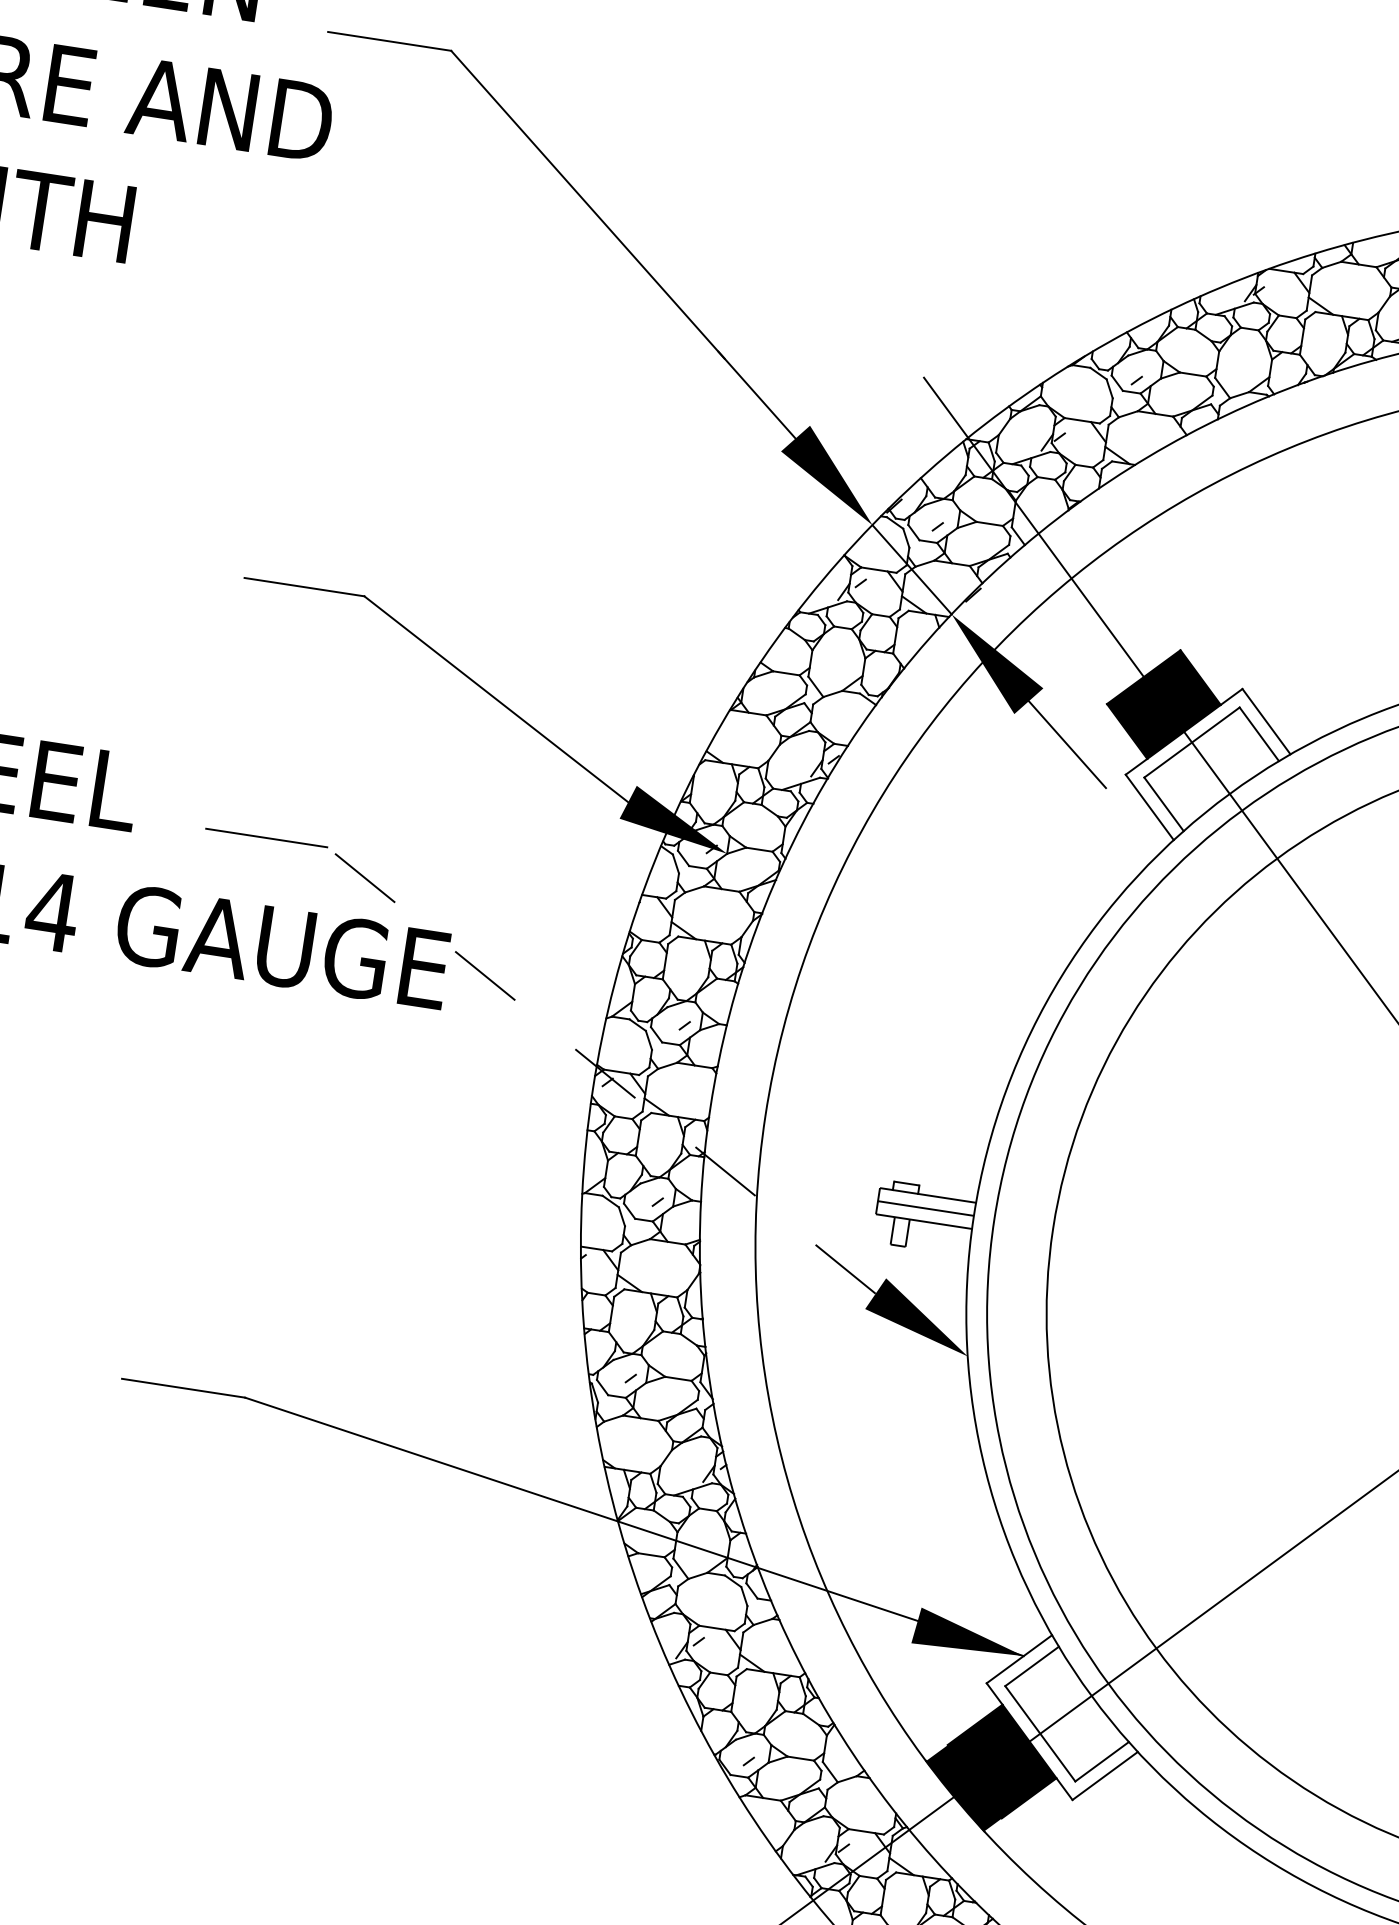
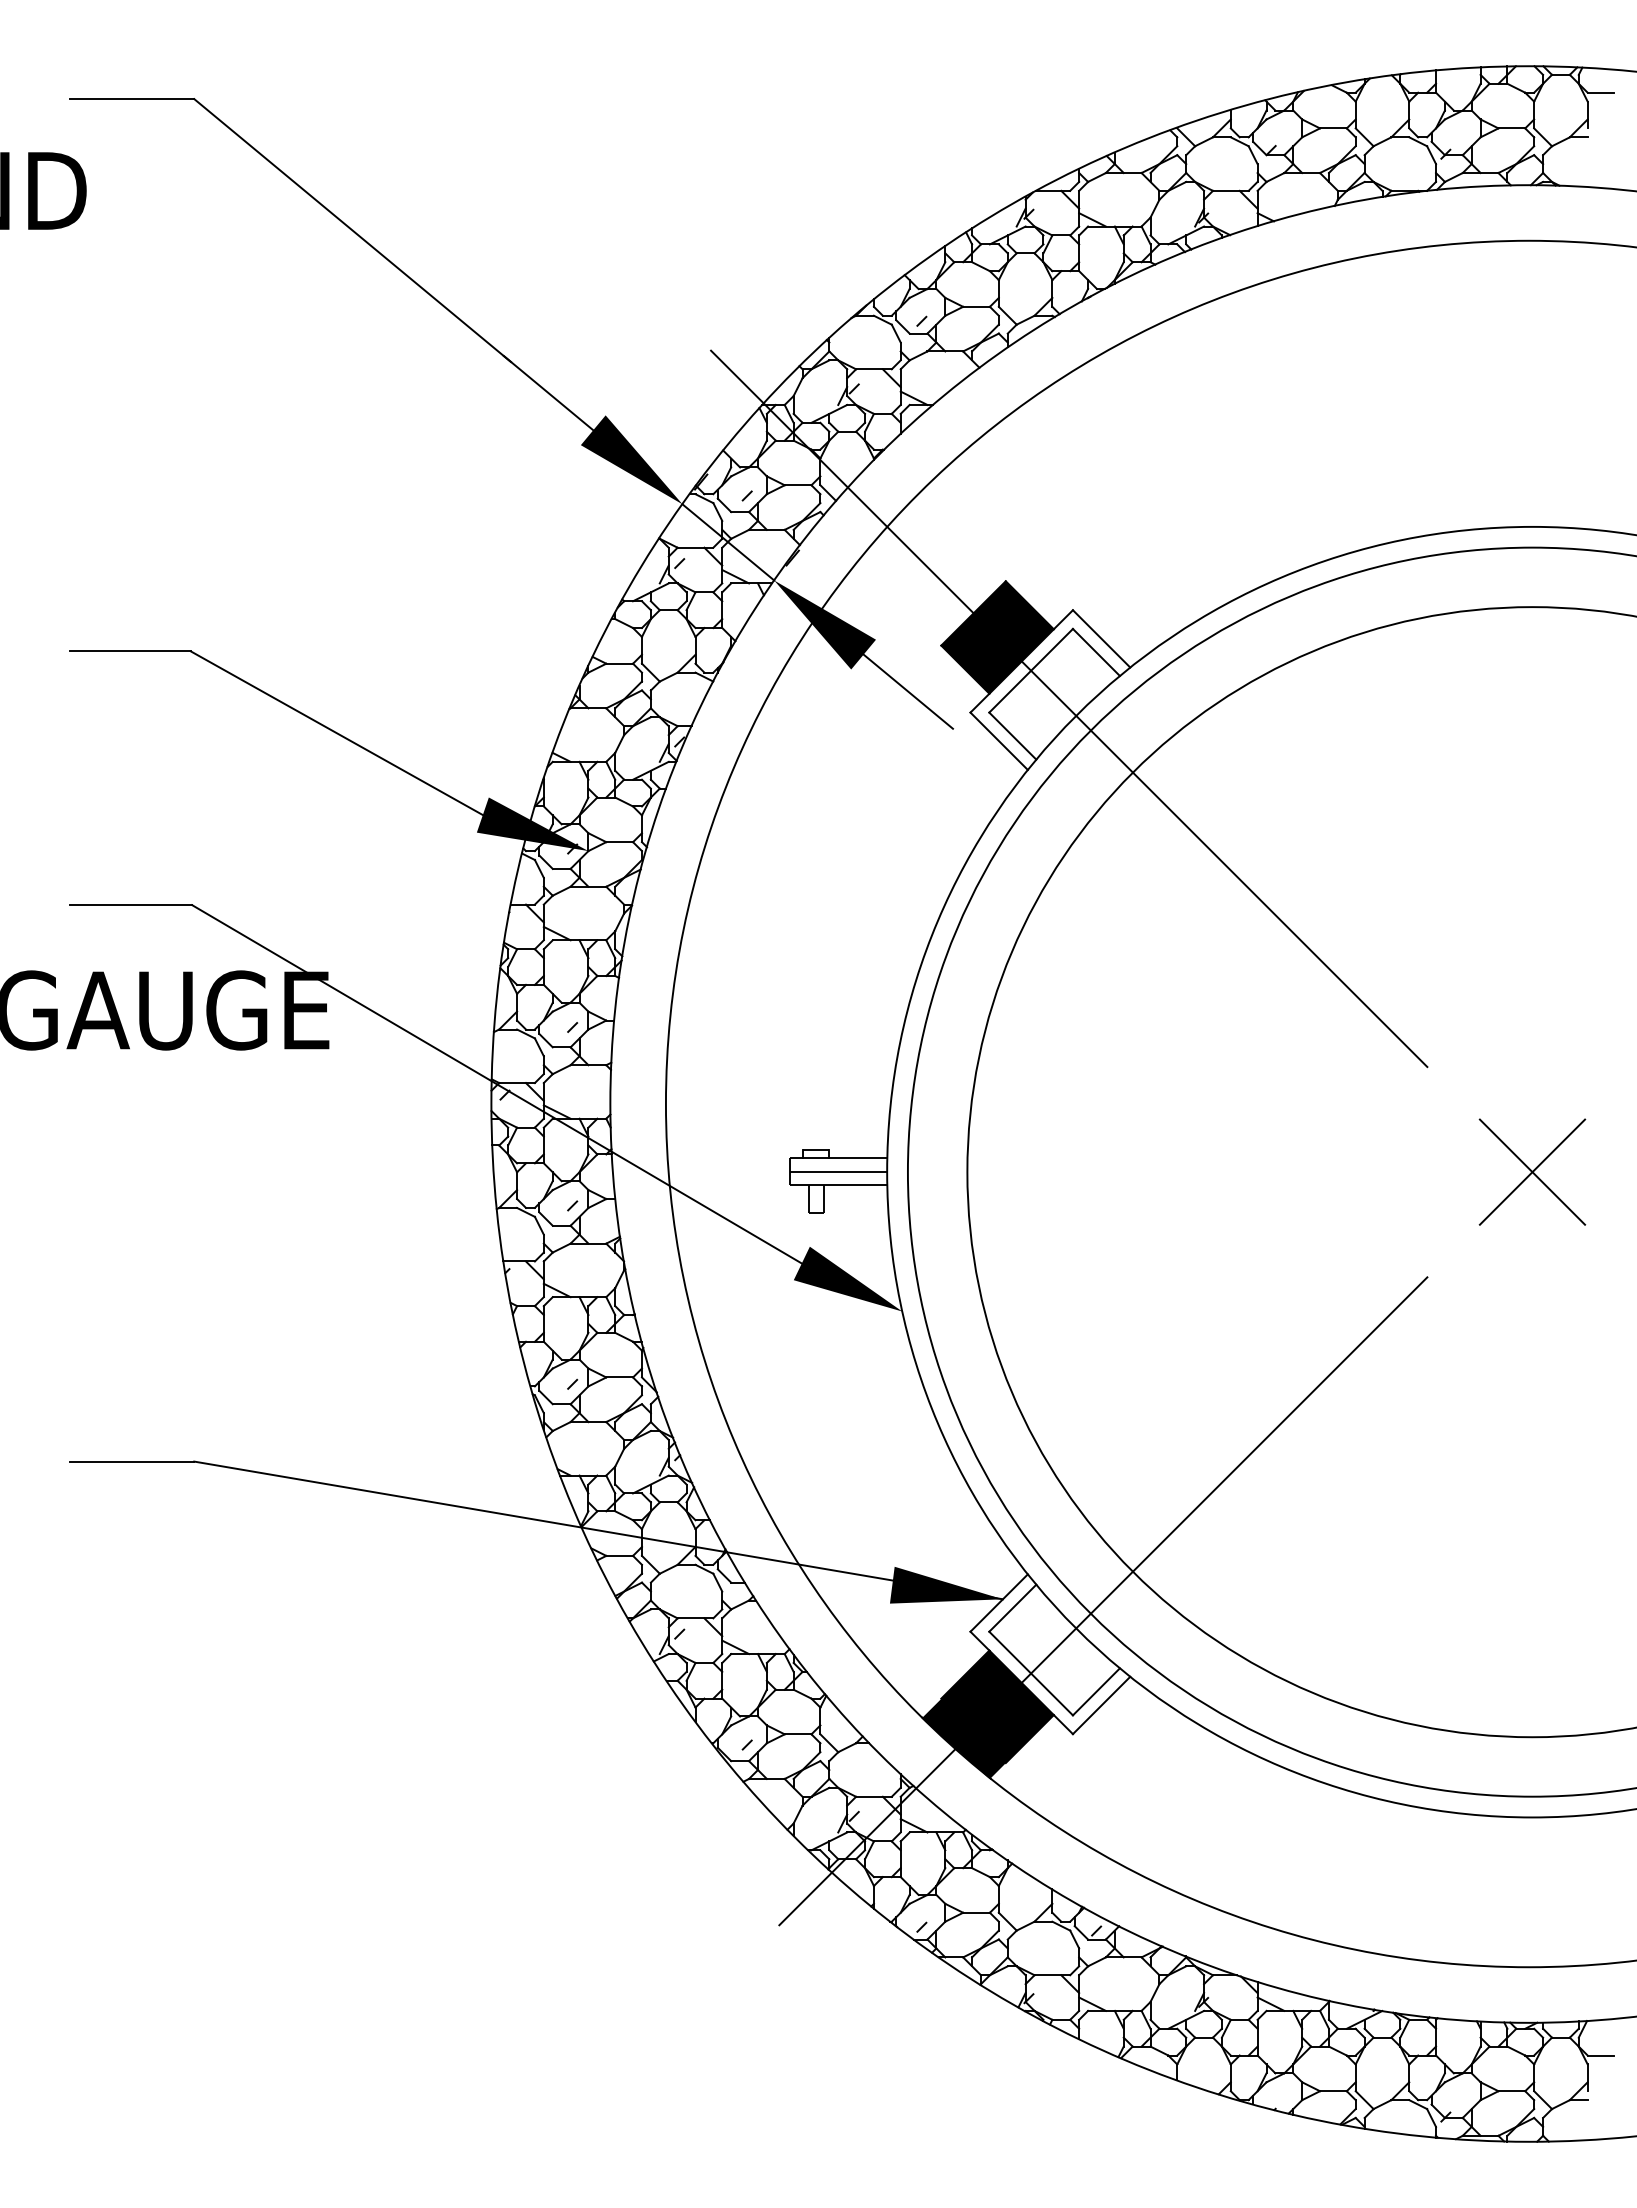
line: (600, 1070) -> (496, 1084), dashed -> solid

